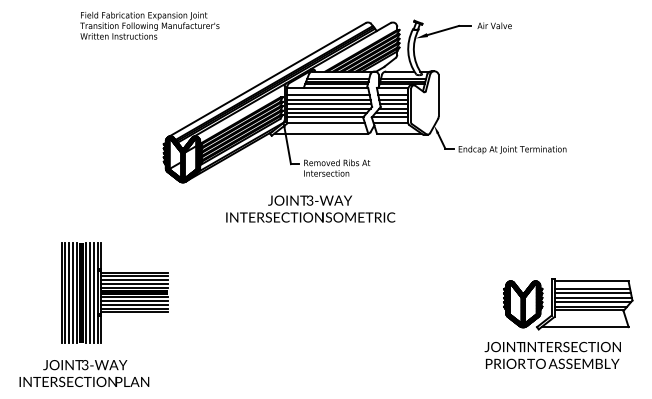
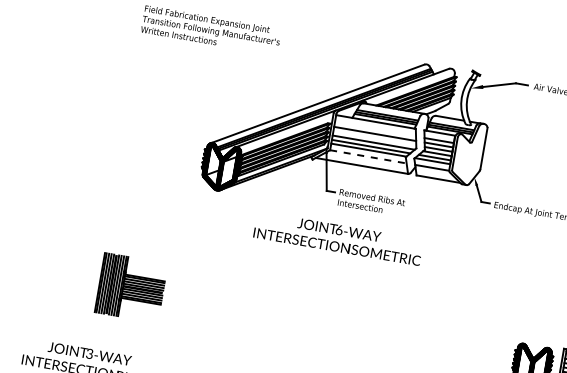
line: (328, 95) -> (375, 129), removed
line: (329, 104) -> (374, 138), removed
line: (326, 123) -> (368, 156), solid -> dashed
text: (309, 199) -> (338, 228), 3-WAY -> 6-WAY
part: (114, 292) -> (130, 287), size x0.6

